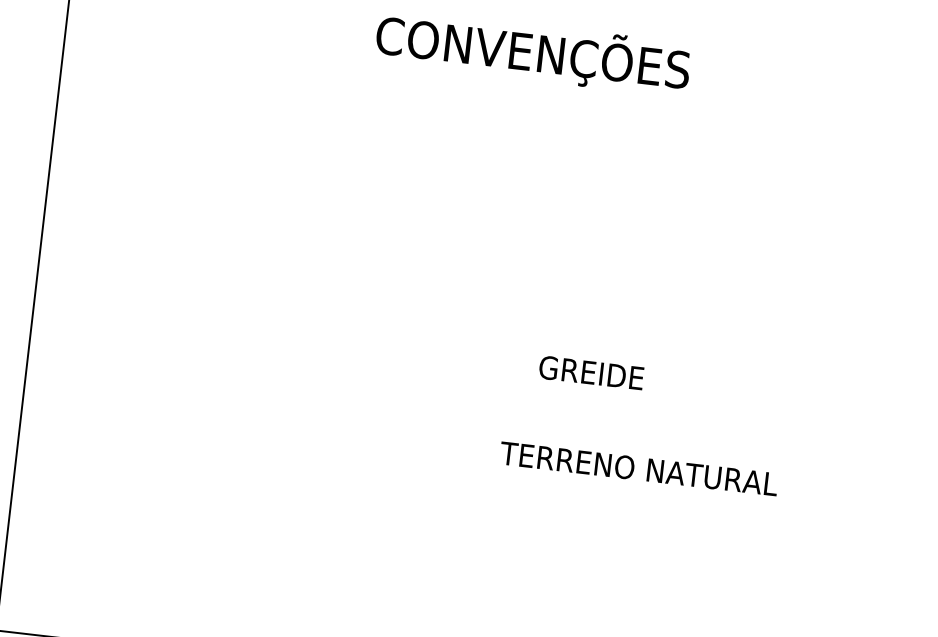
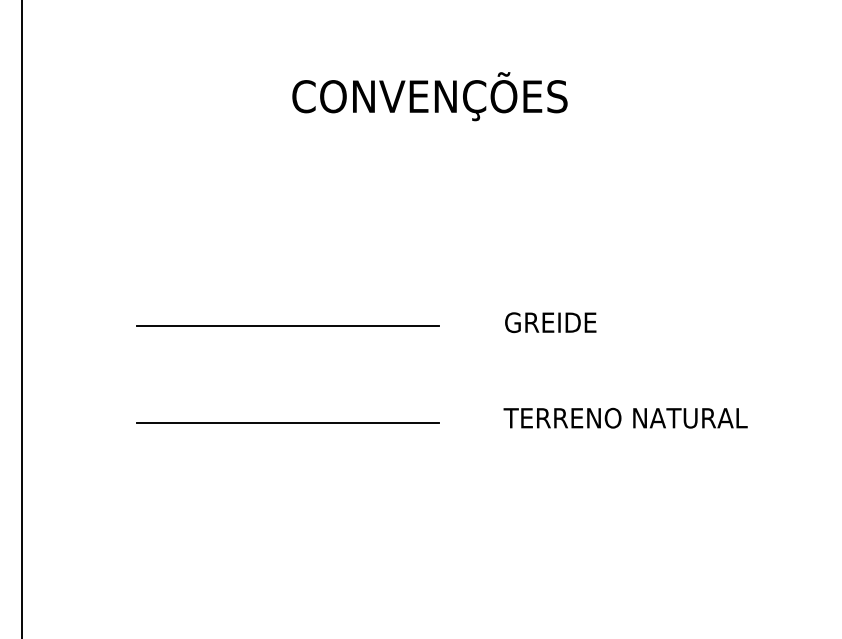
line: (342, 295) -> (288, 326), added
text: (591, 372) -> (550, 322), moved
line: (329, 404) -> (288, 422), added
text: (638, 468) -> (625, 417), moved

